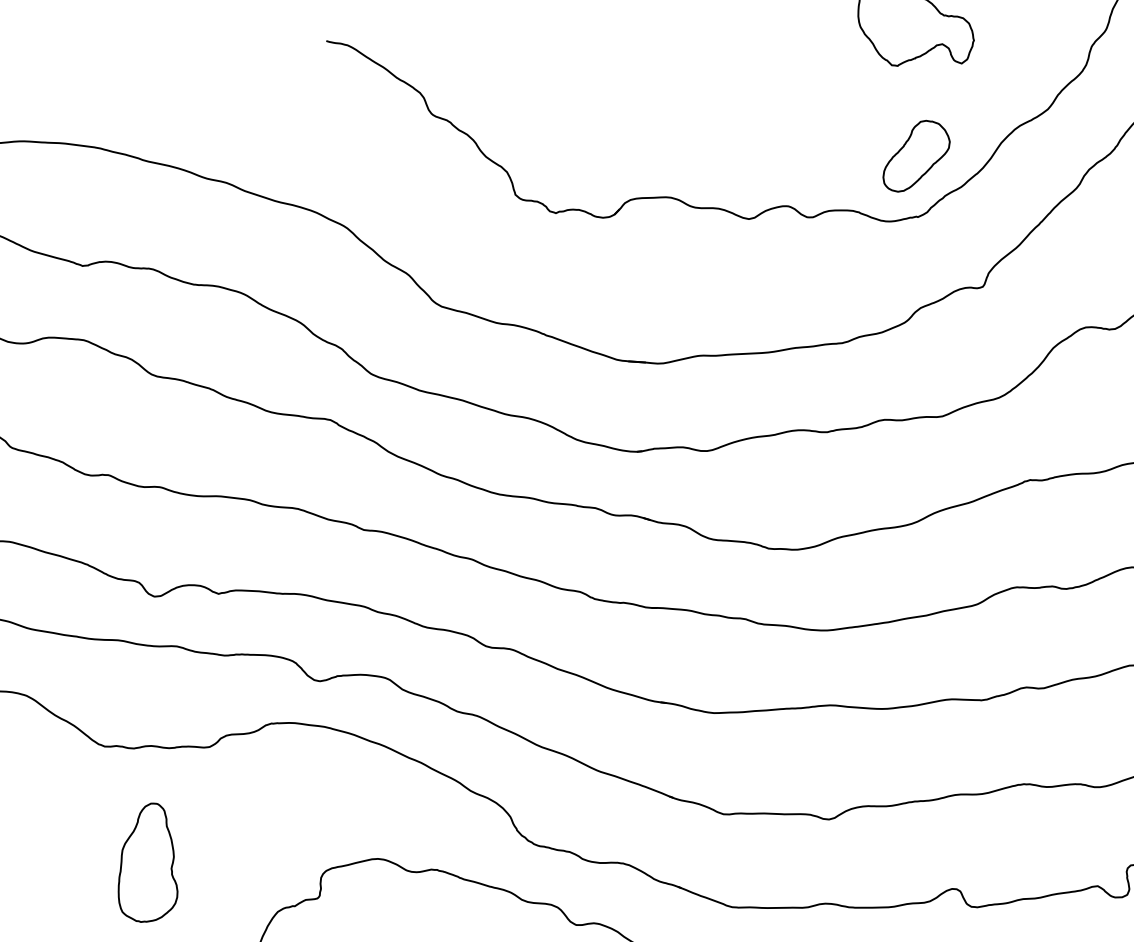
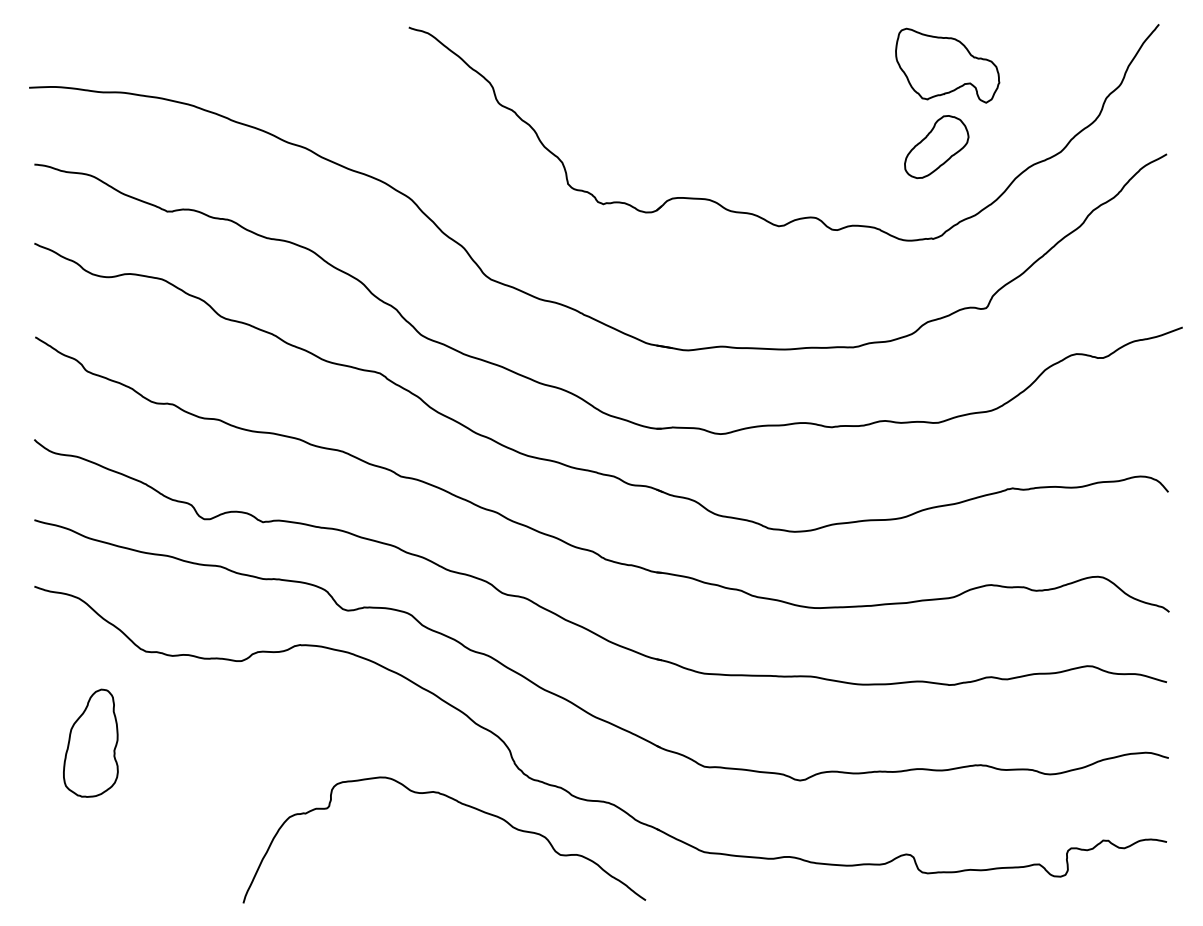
part: (916, 156) -> (936, 147), moved
part: (144, 862) -> (90, 742), moved

